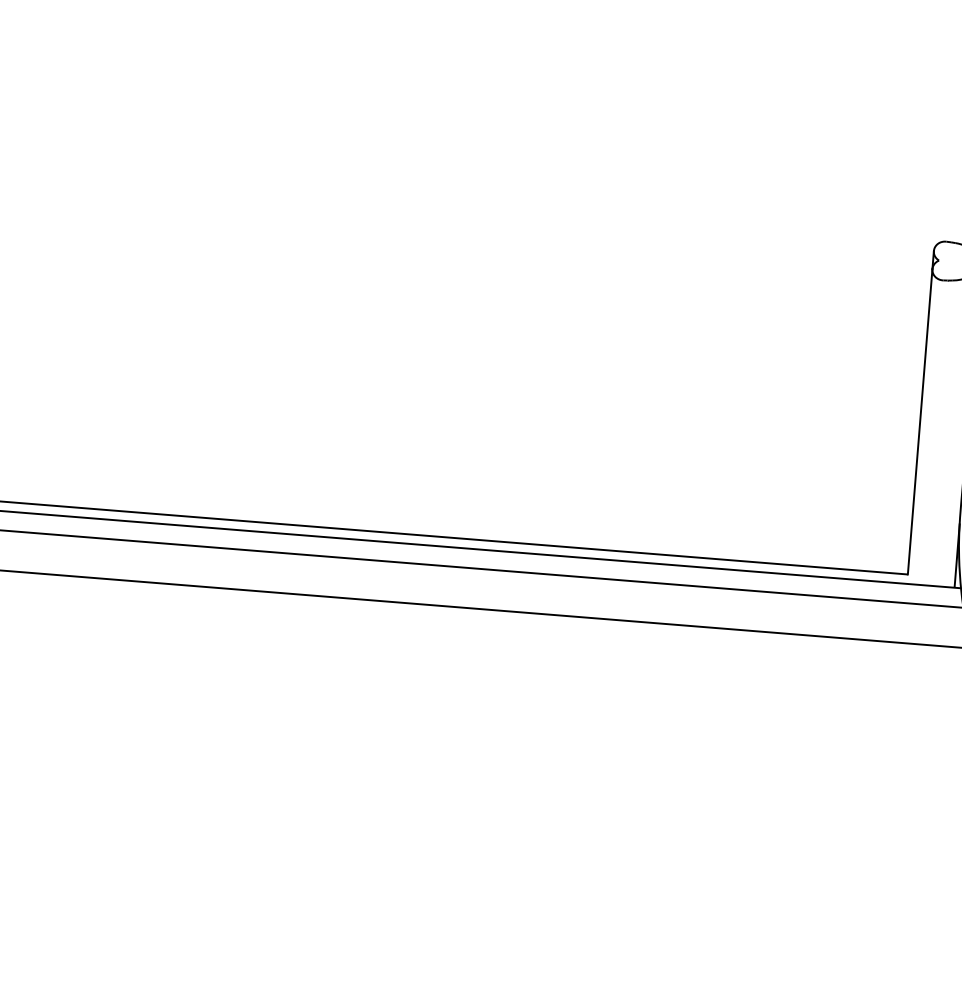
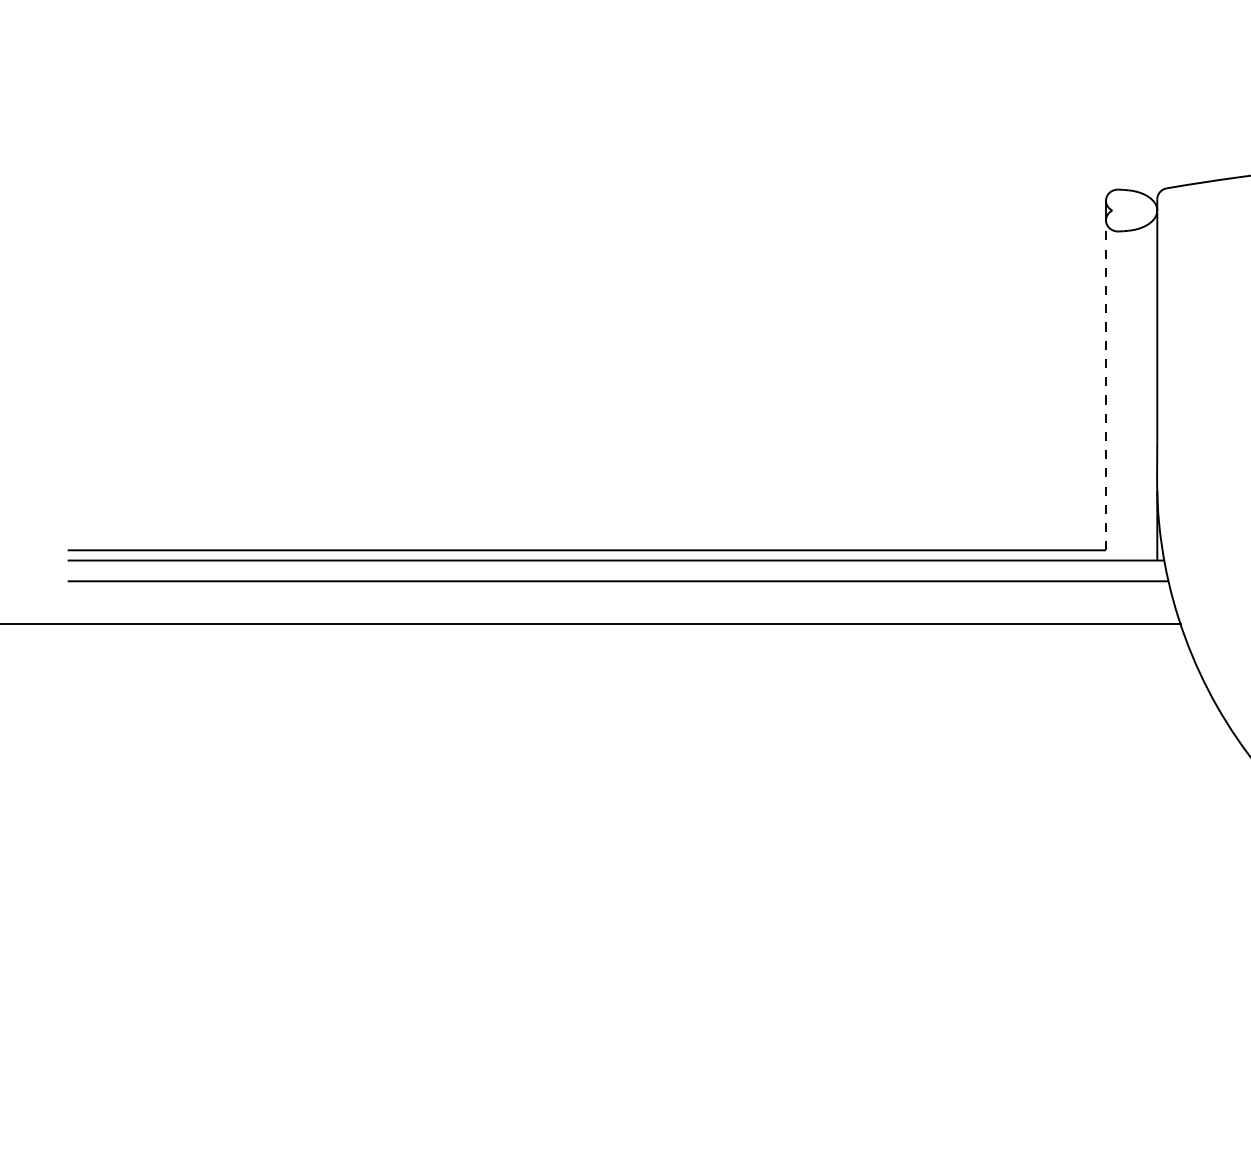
line: (919, 421) -> (1105, 385), solid -> dashed

